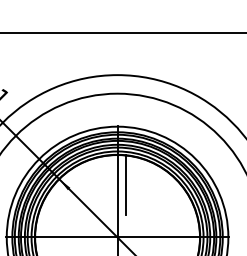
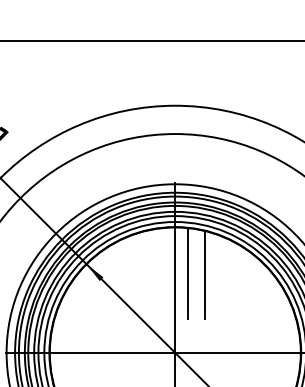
line: (137, 186) -> (205, 275), added

